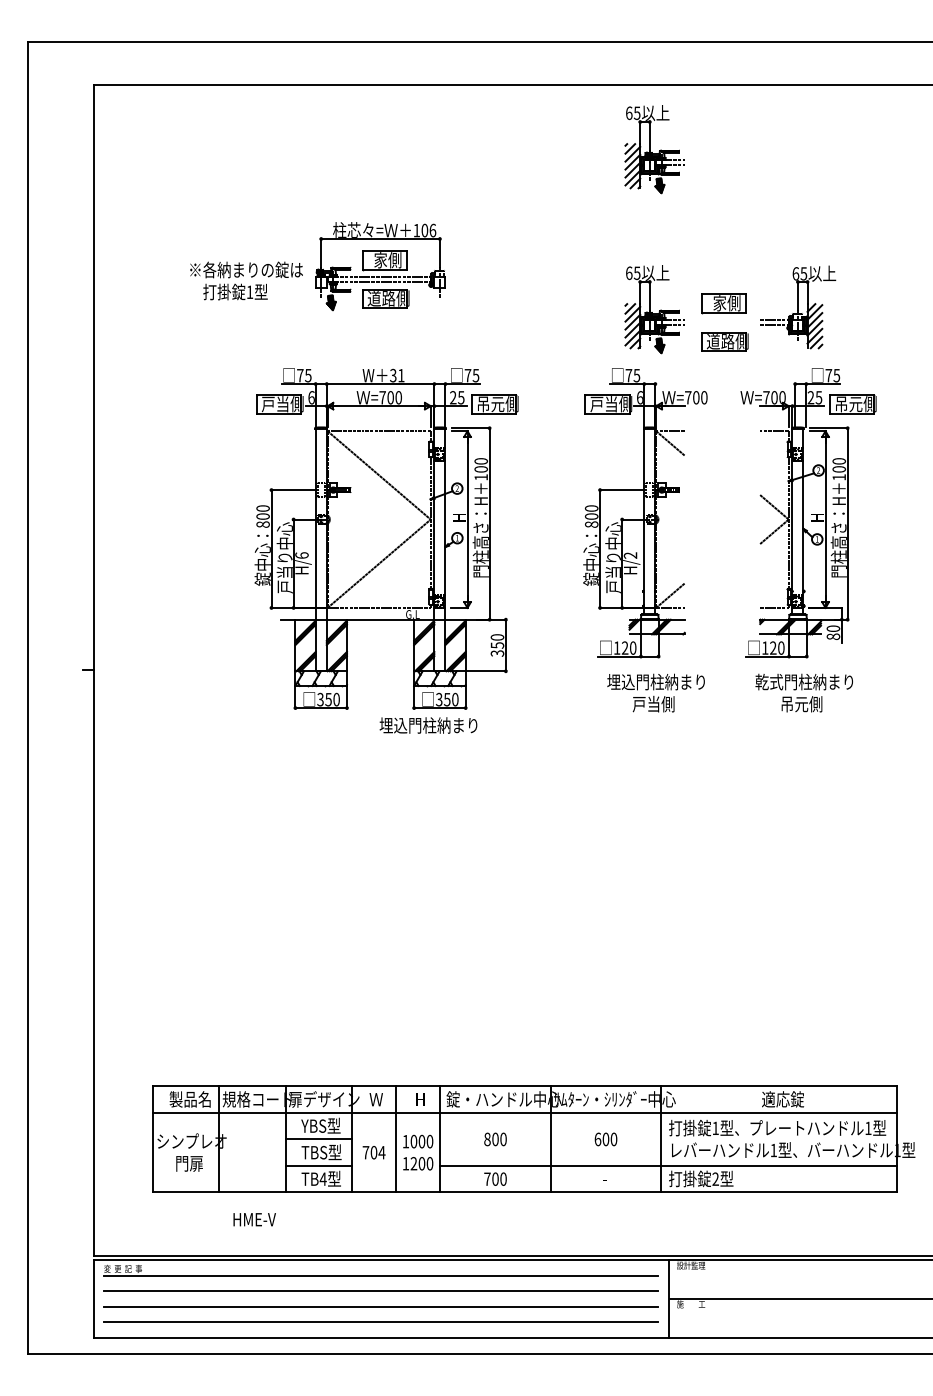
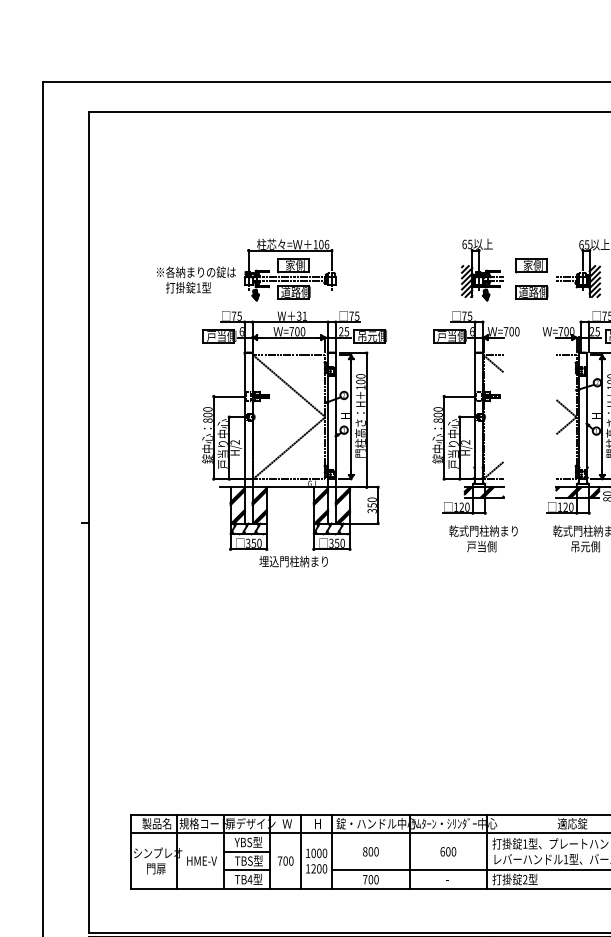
part: (654, 149) -> (482, 157), removed
part: (380, 266) -> (290, 269), moved
text: (246, 280) -> (196, 279), moved
text: (301, 555) -> (234, 442), H/6 -> H/2
text: (620, 681) -> (458, 530), 埋込門柱納まり -> 乾式門柱納まり
text: (428, 725) -> (293, 561), moved
text: (381, 1152) -> (290, 860), 704 -> 700
text: (254, 1219) -> (201, 860), moved

